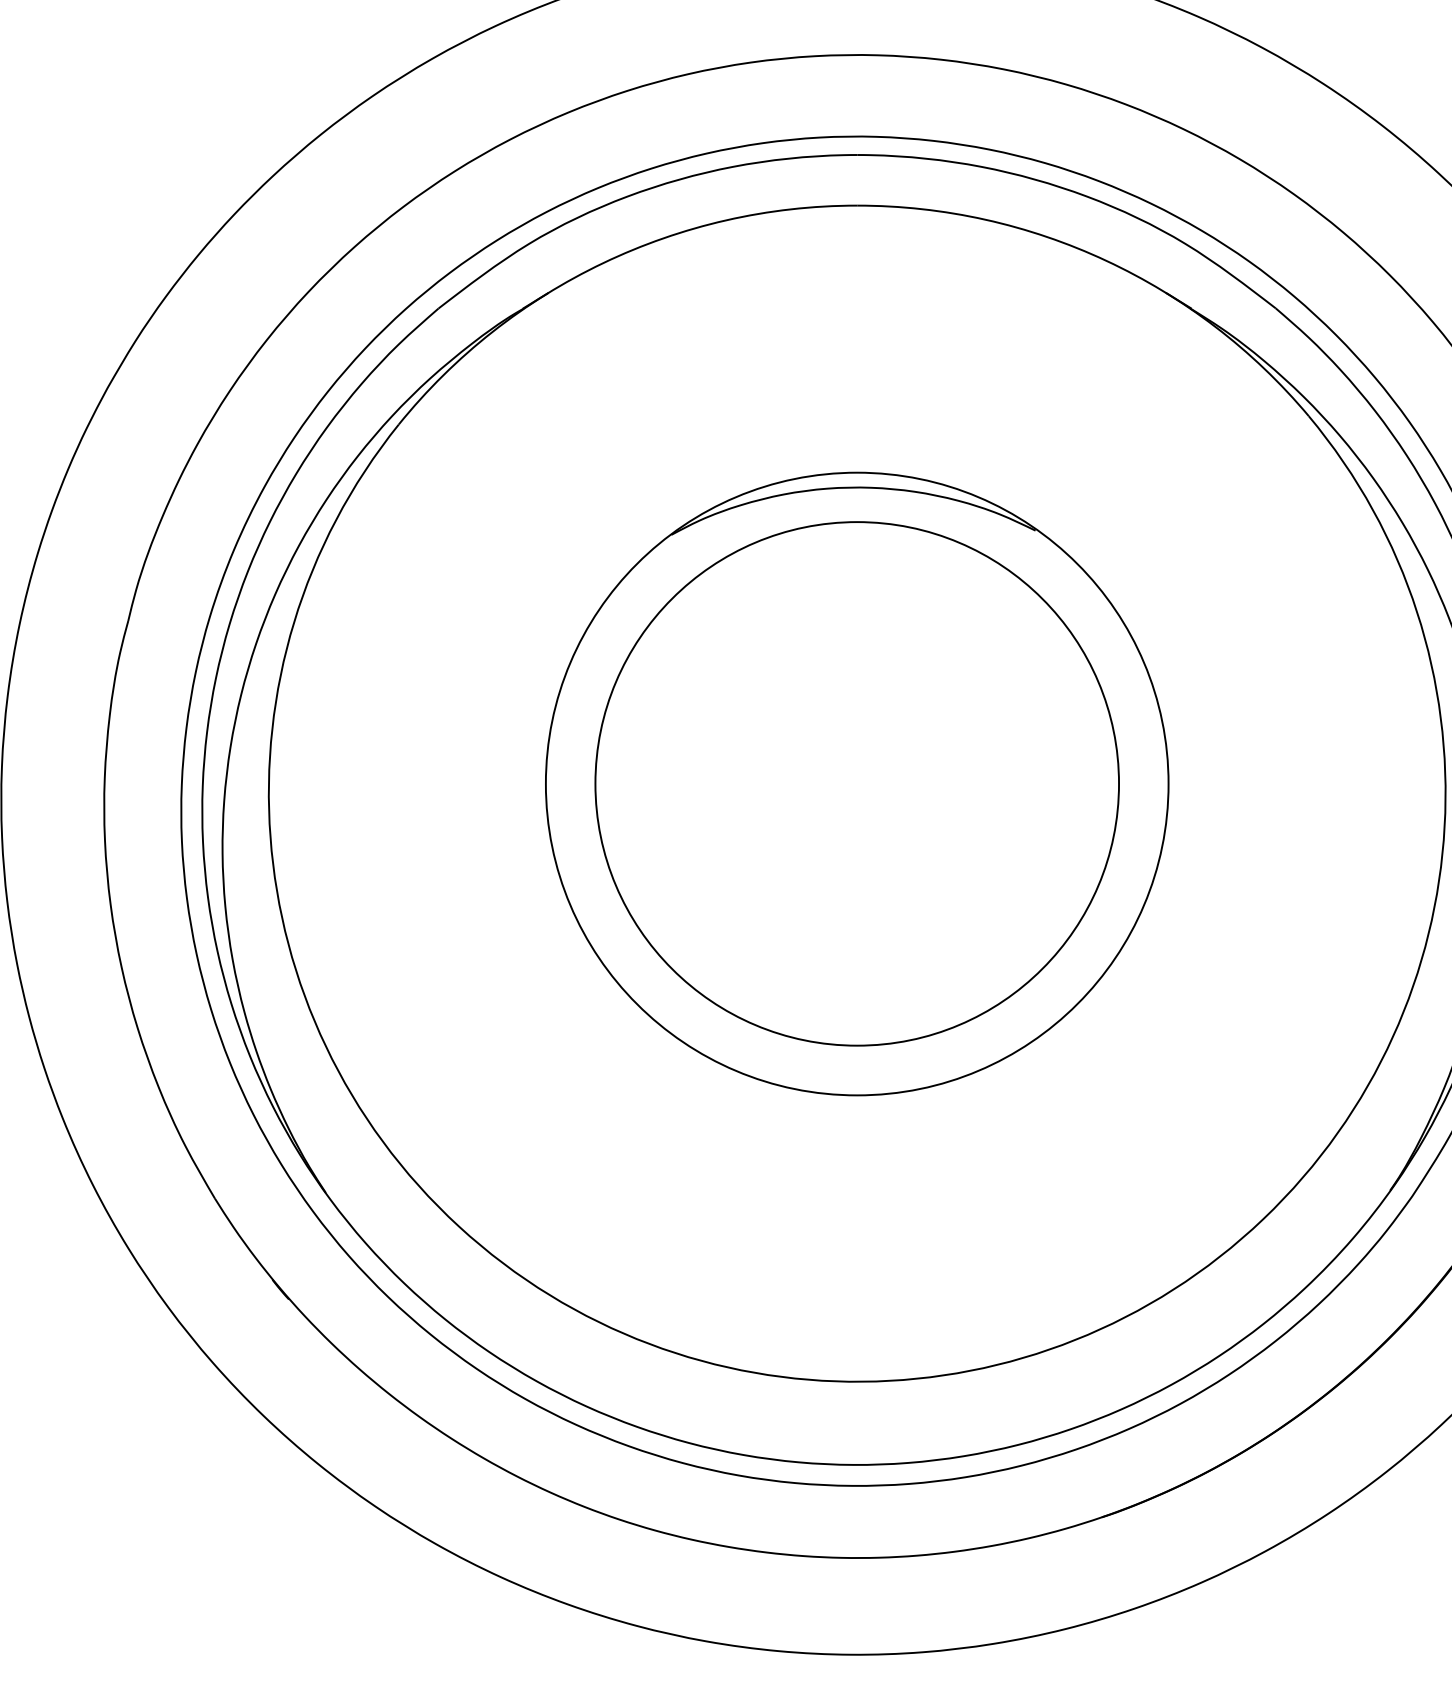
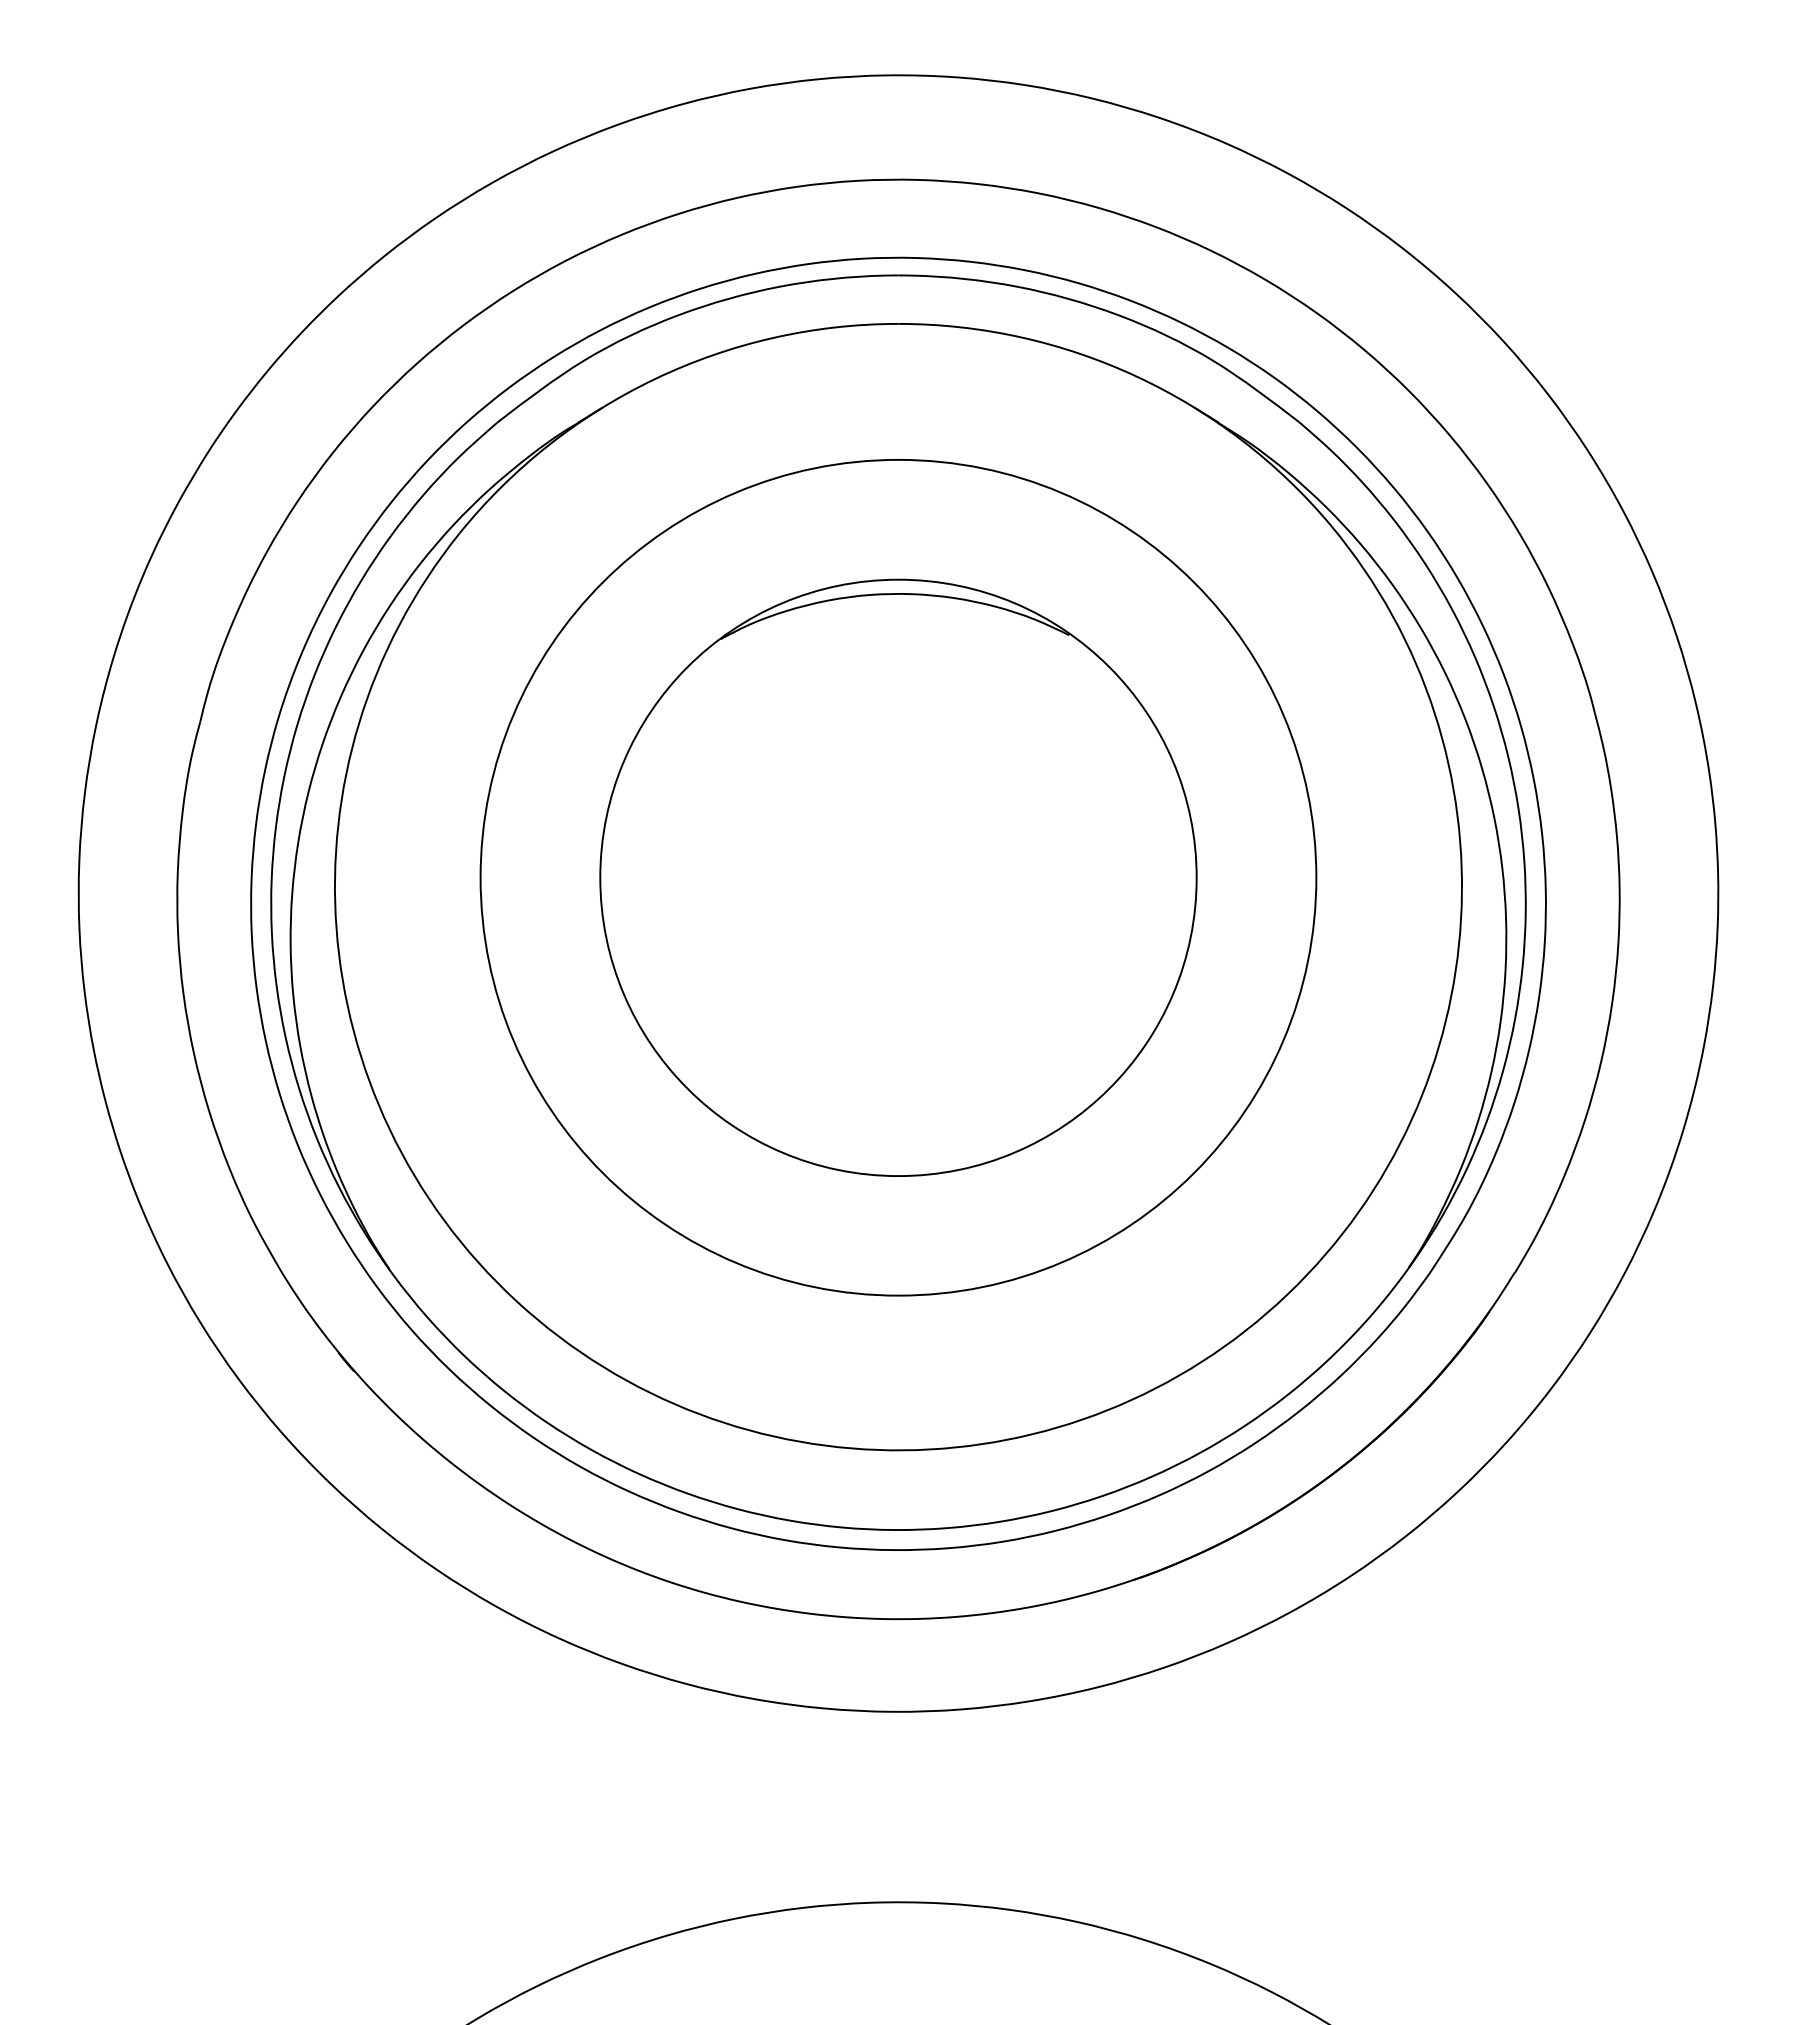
circle: (857, 783) -> (898, 877), size x1.67

